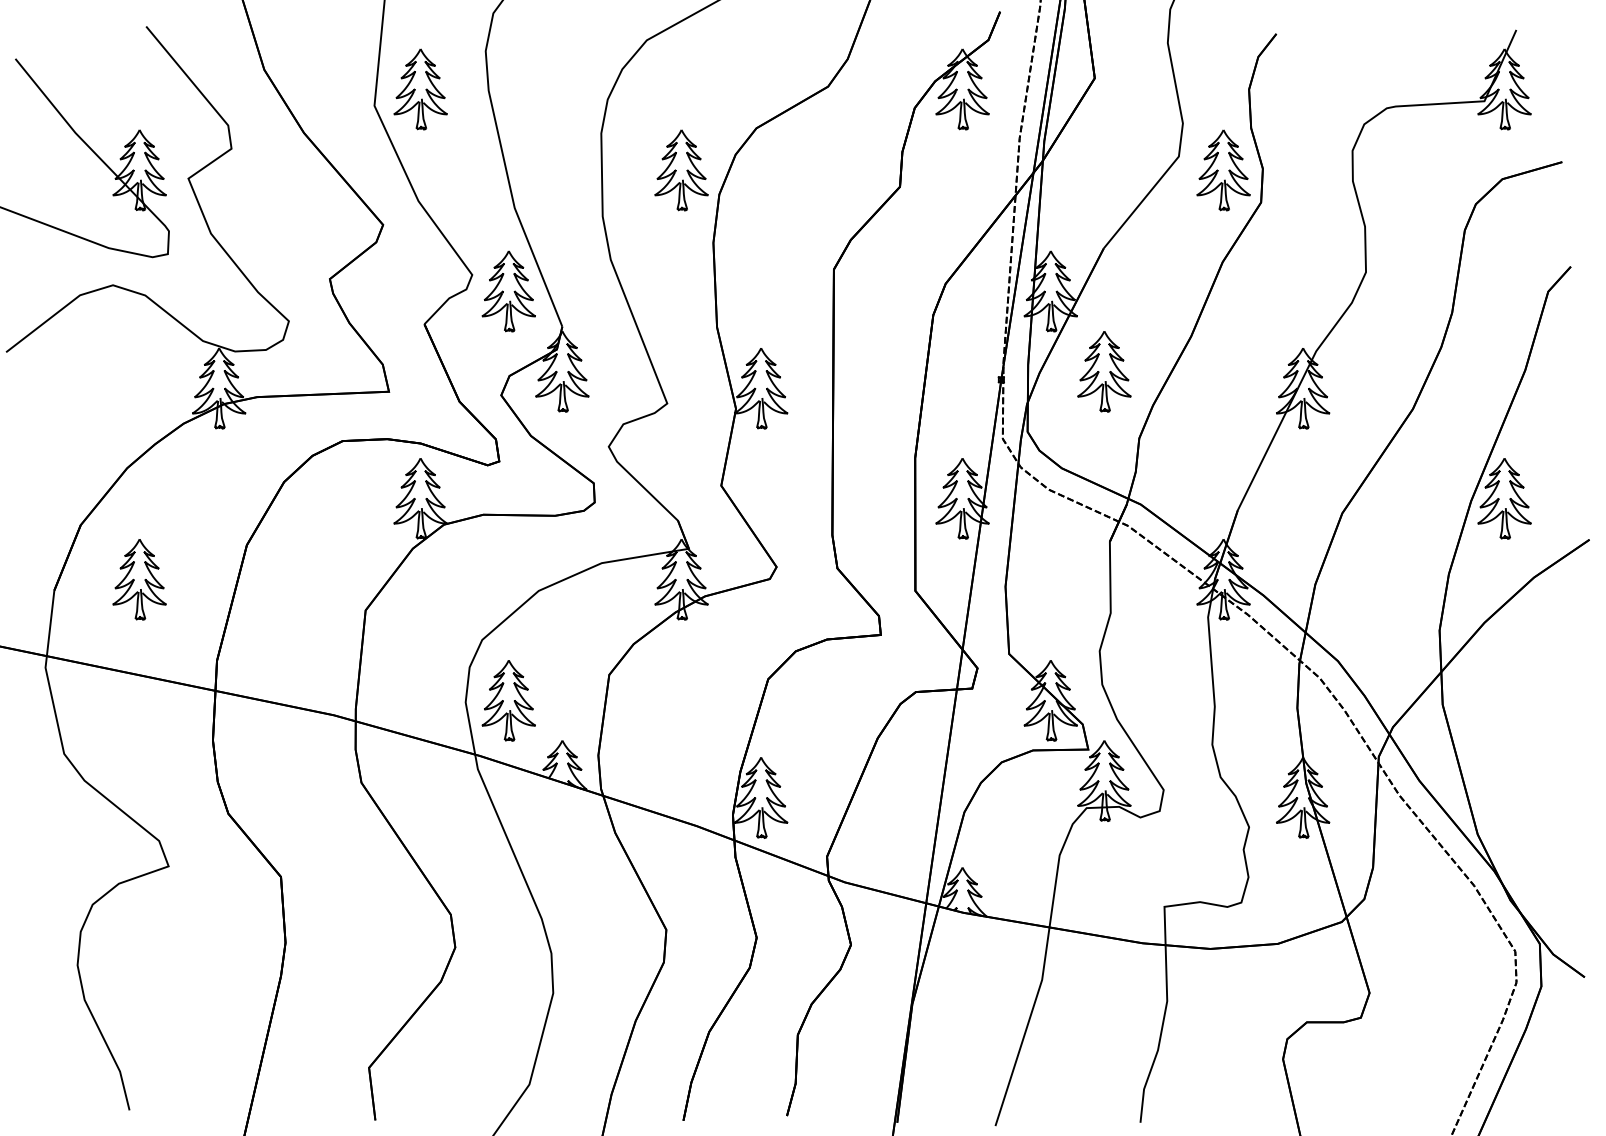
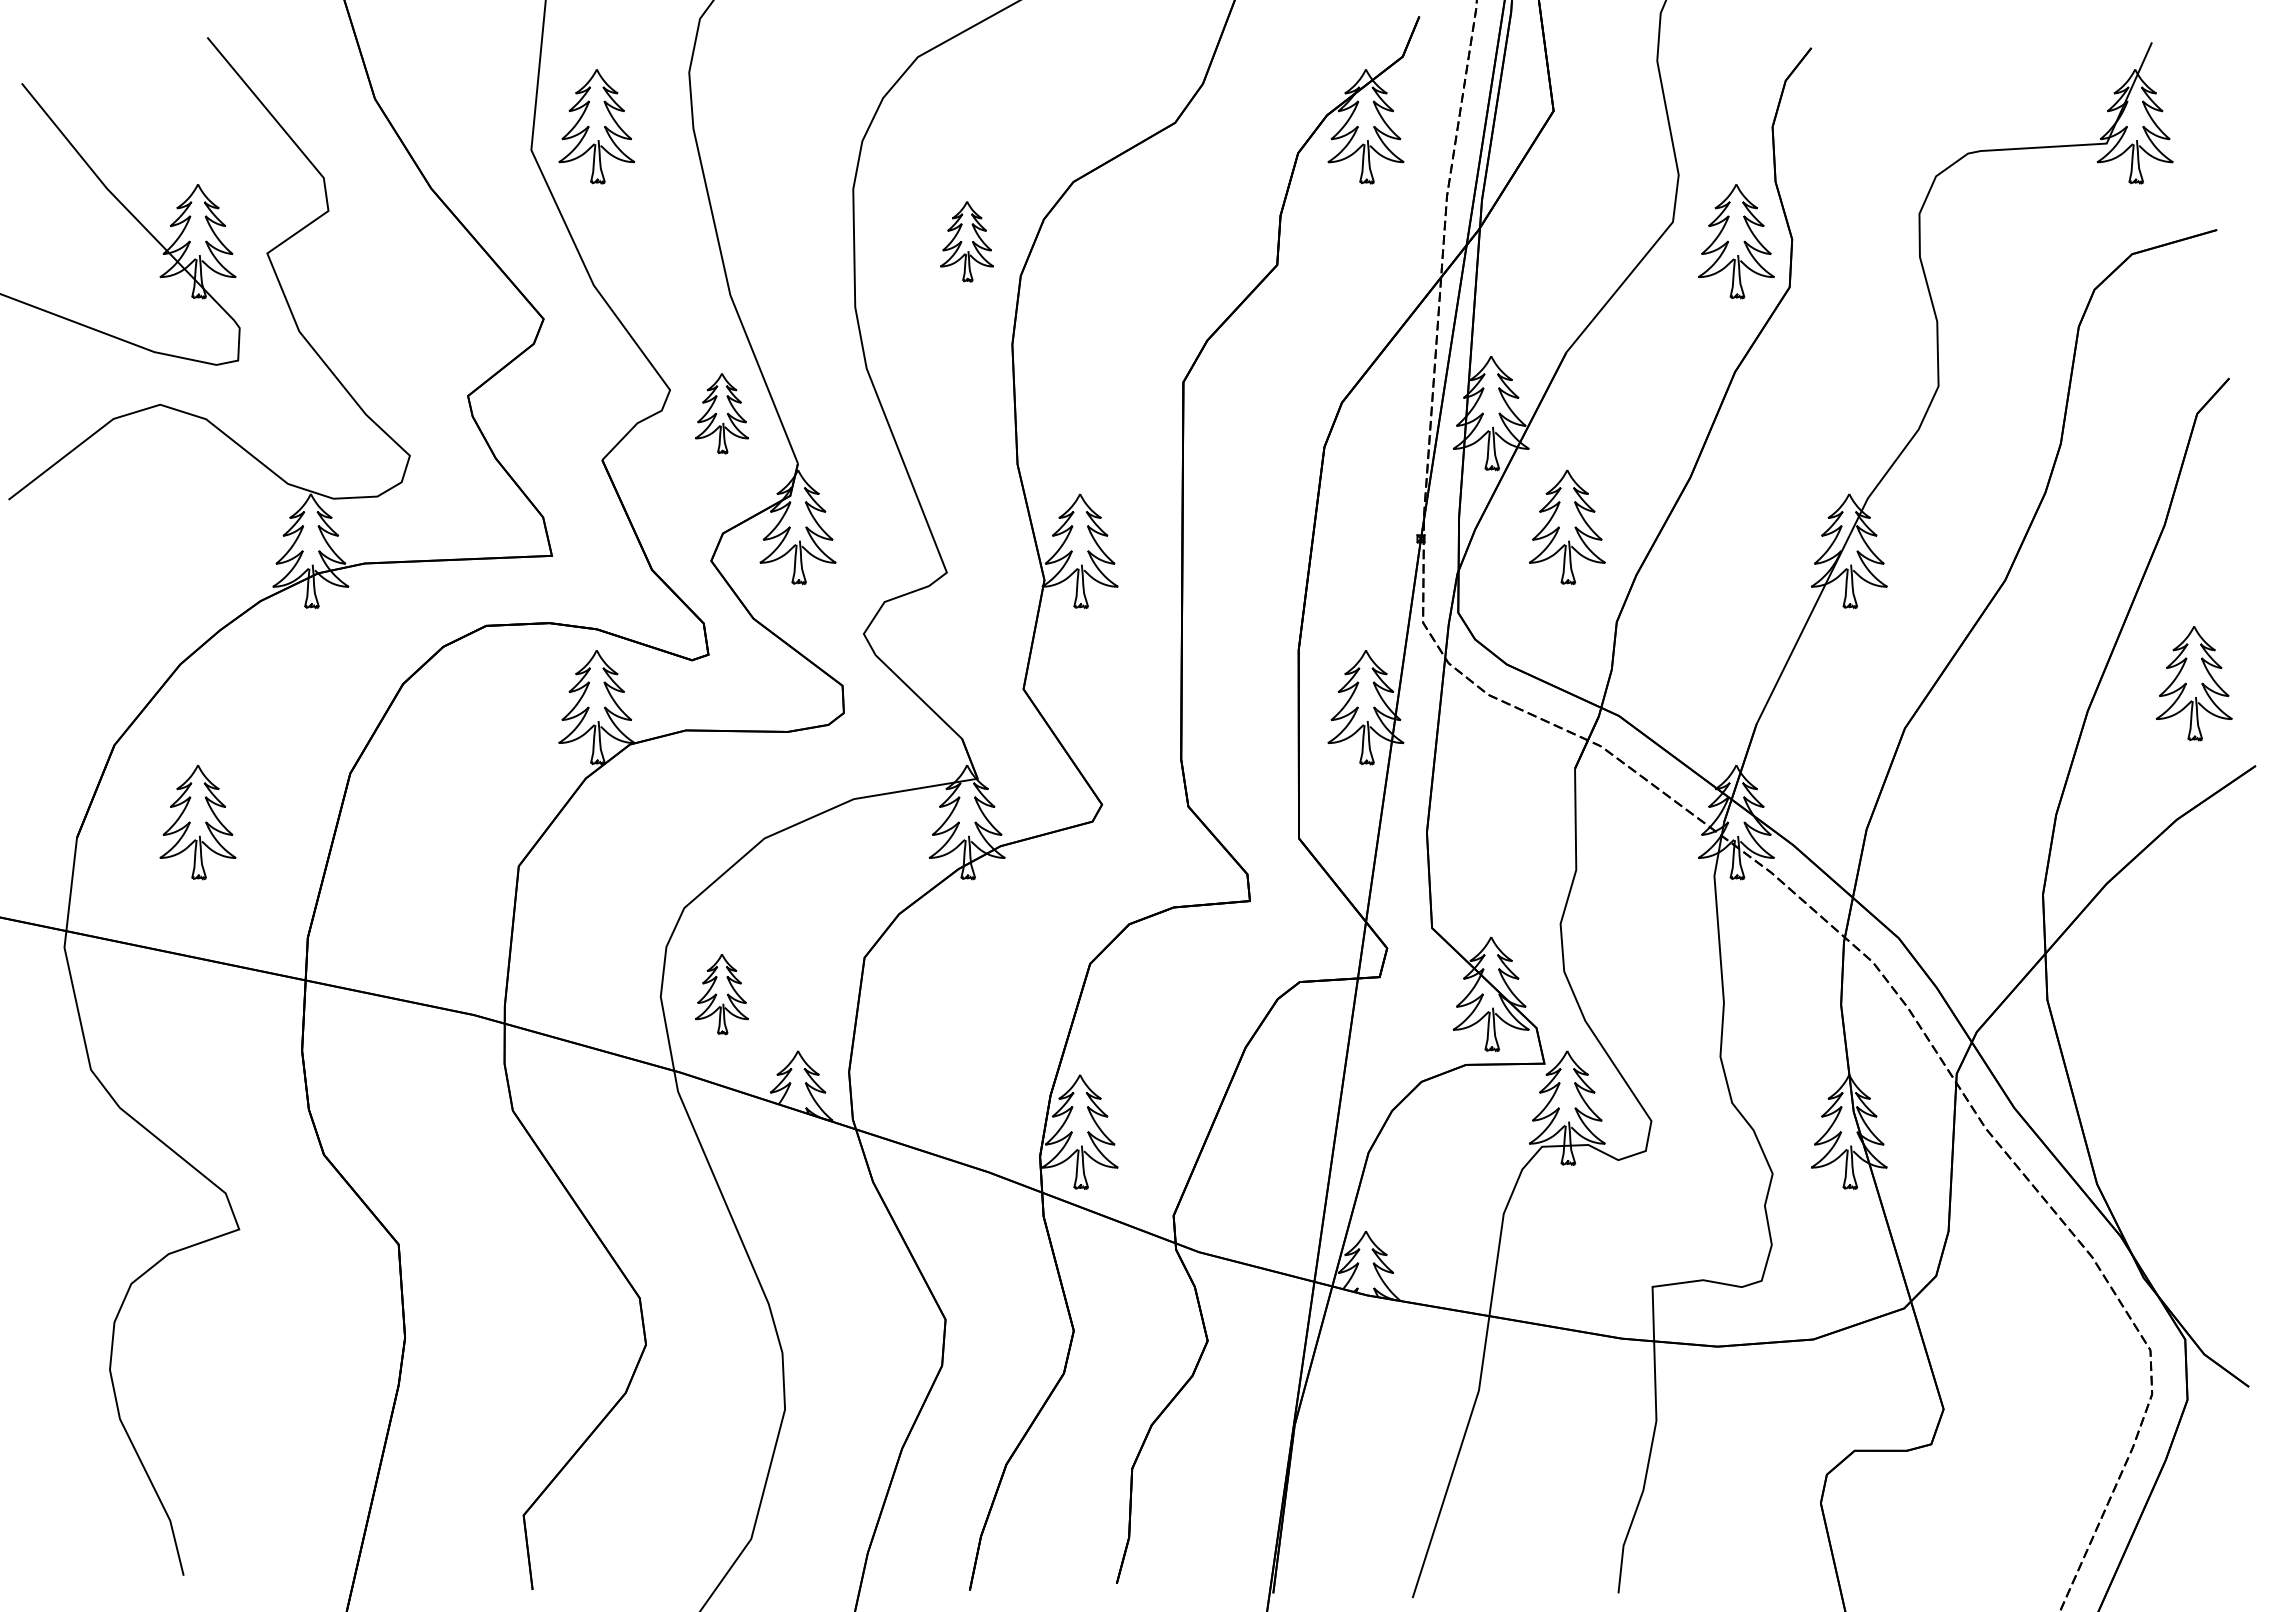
part: (681, 170) -> (966, 241), size x0.7
part: (508, 291) -> (721, 413), size x0.7
part: (1504, 498) -> (2193, 683), moved
part: (508, 700) -> (721, 994), size x0.7

